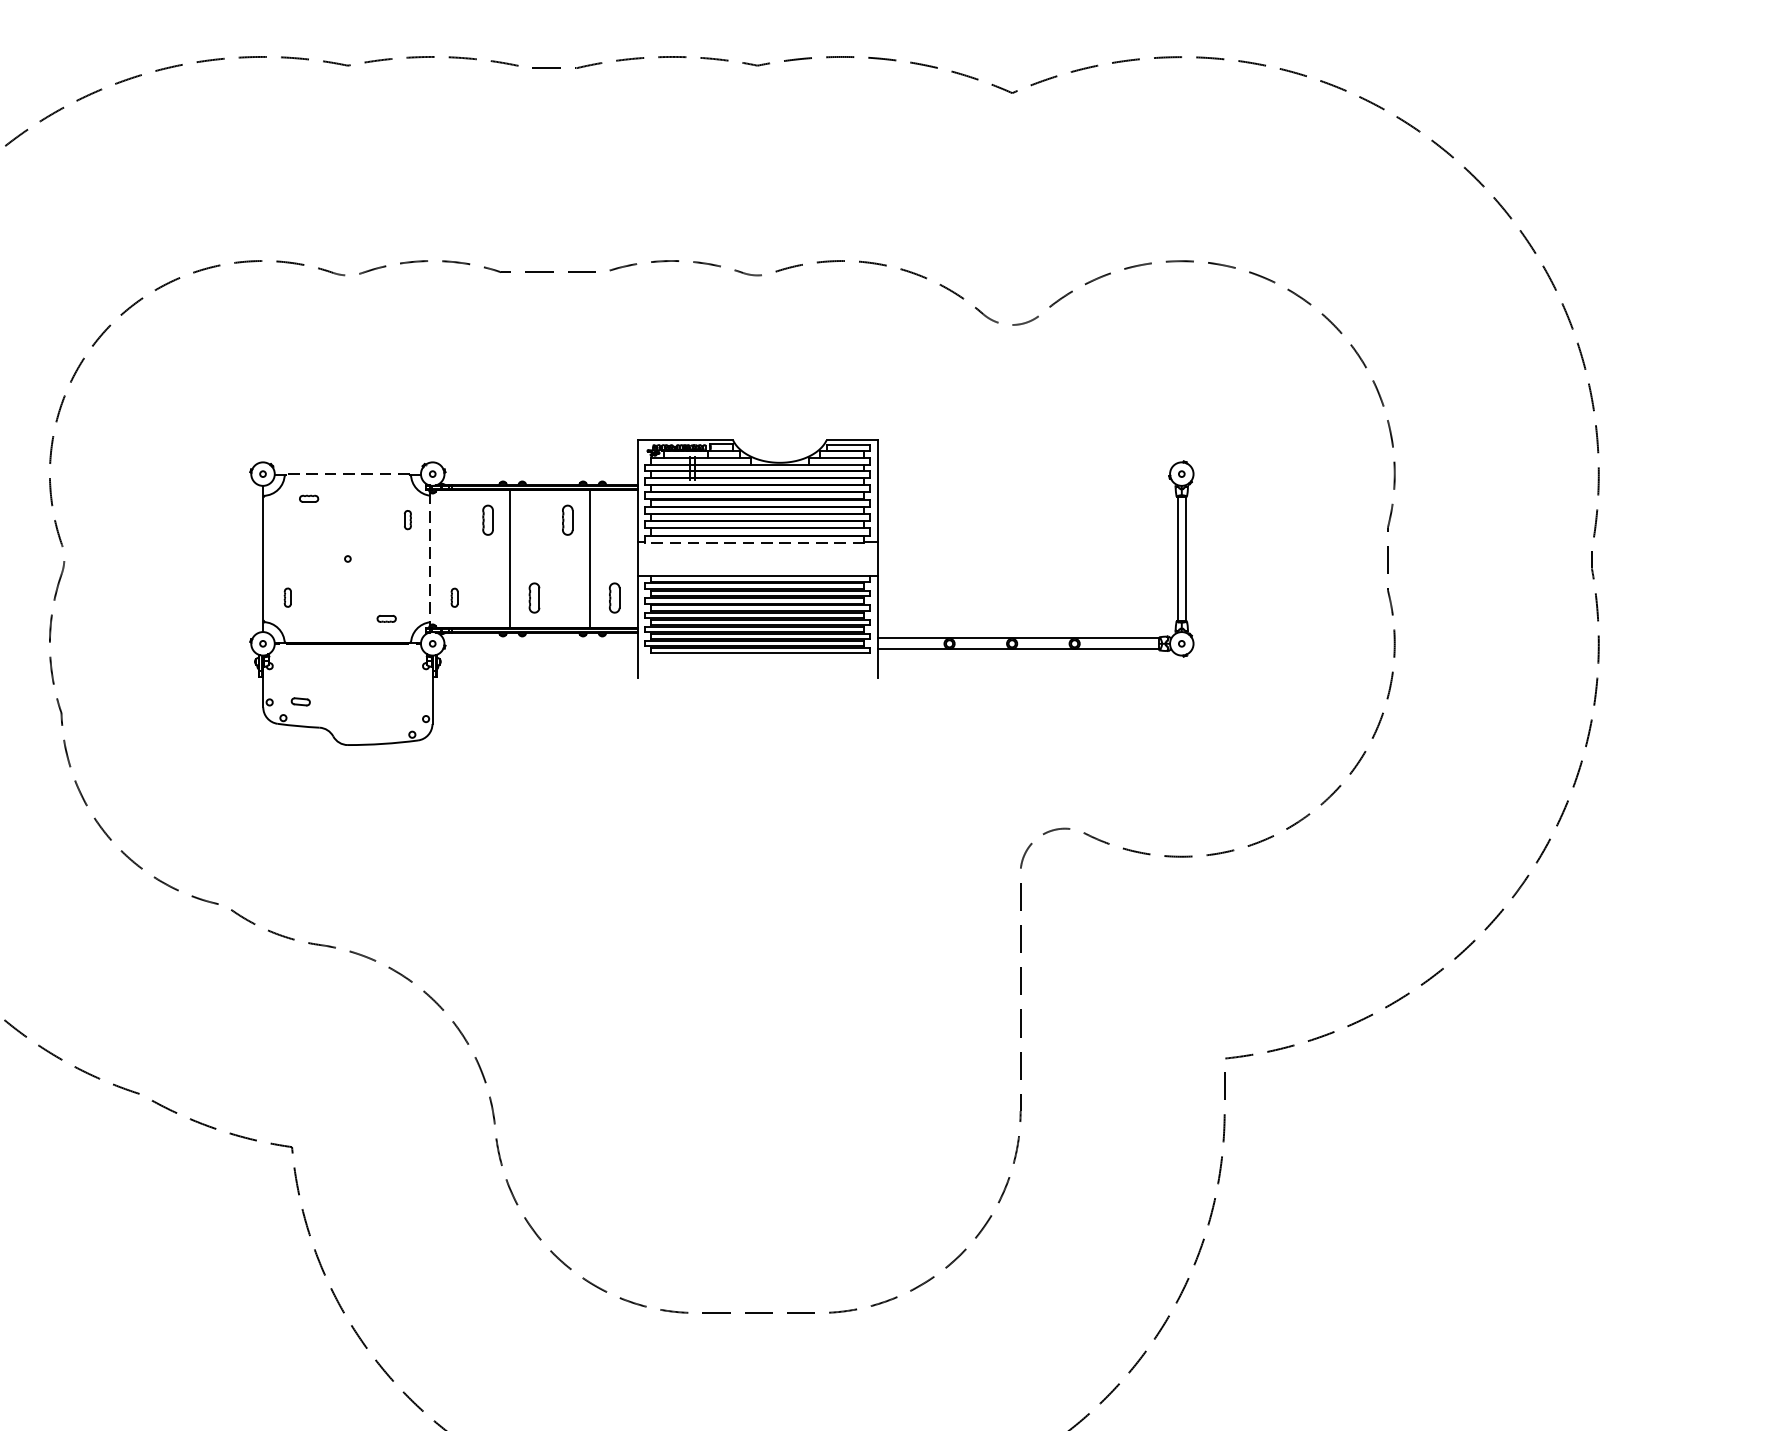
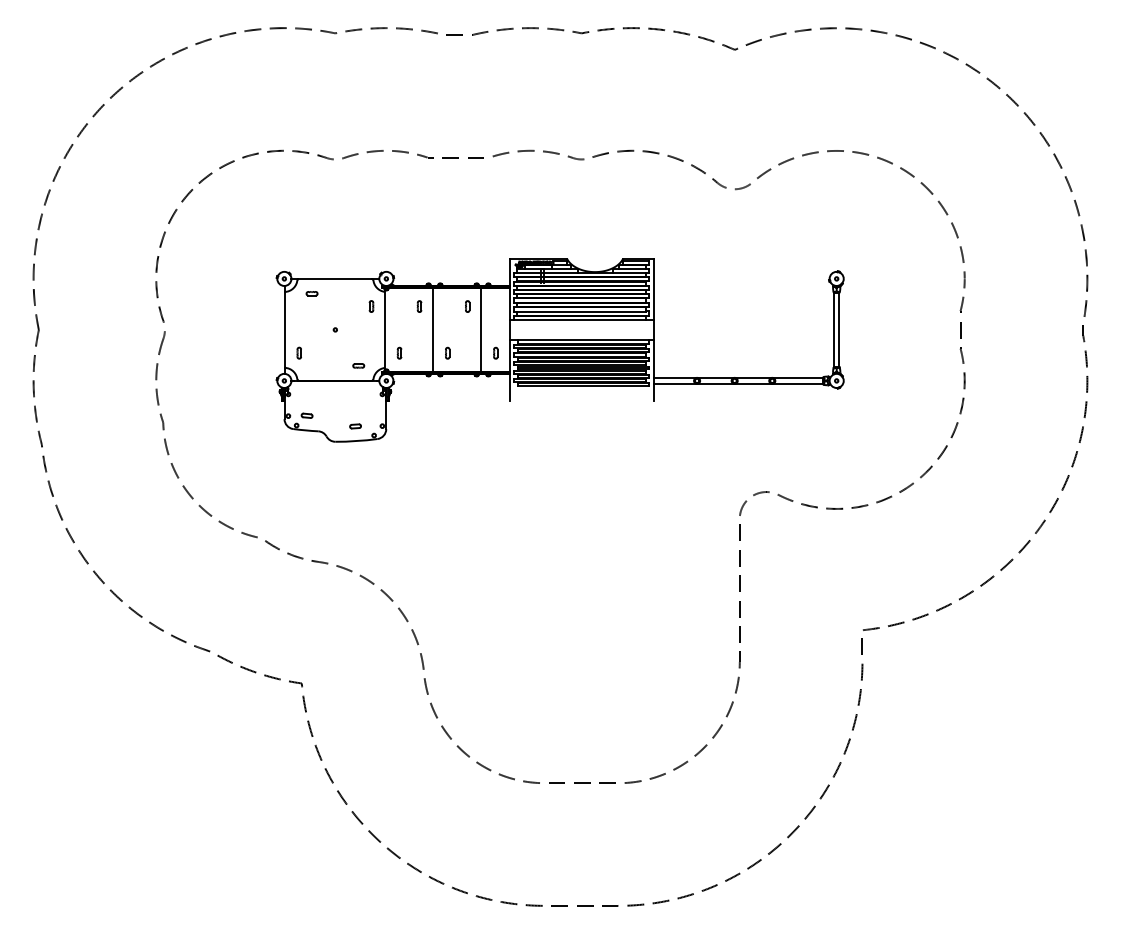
line: (346, 475) -> (334, 279), dashed -> solid
part: (487, 520) -> (419, 306), size x0.62
part: (567, 520) -> (467, 306), size x0.62
line: (753, 543) -> (579, 320), dashed -> solid
line: (429, 558) -> (384, 329), dashed -> solid
part: (534, 596) -> (447, 352), size x0.62
part: (614, 596) -> (495, 352), size x0.62
part: (381, 719) -> (355, 426), added

